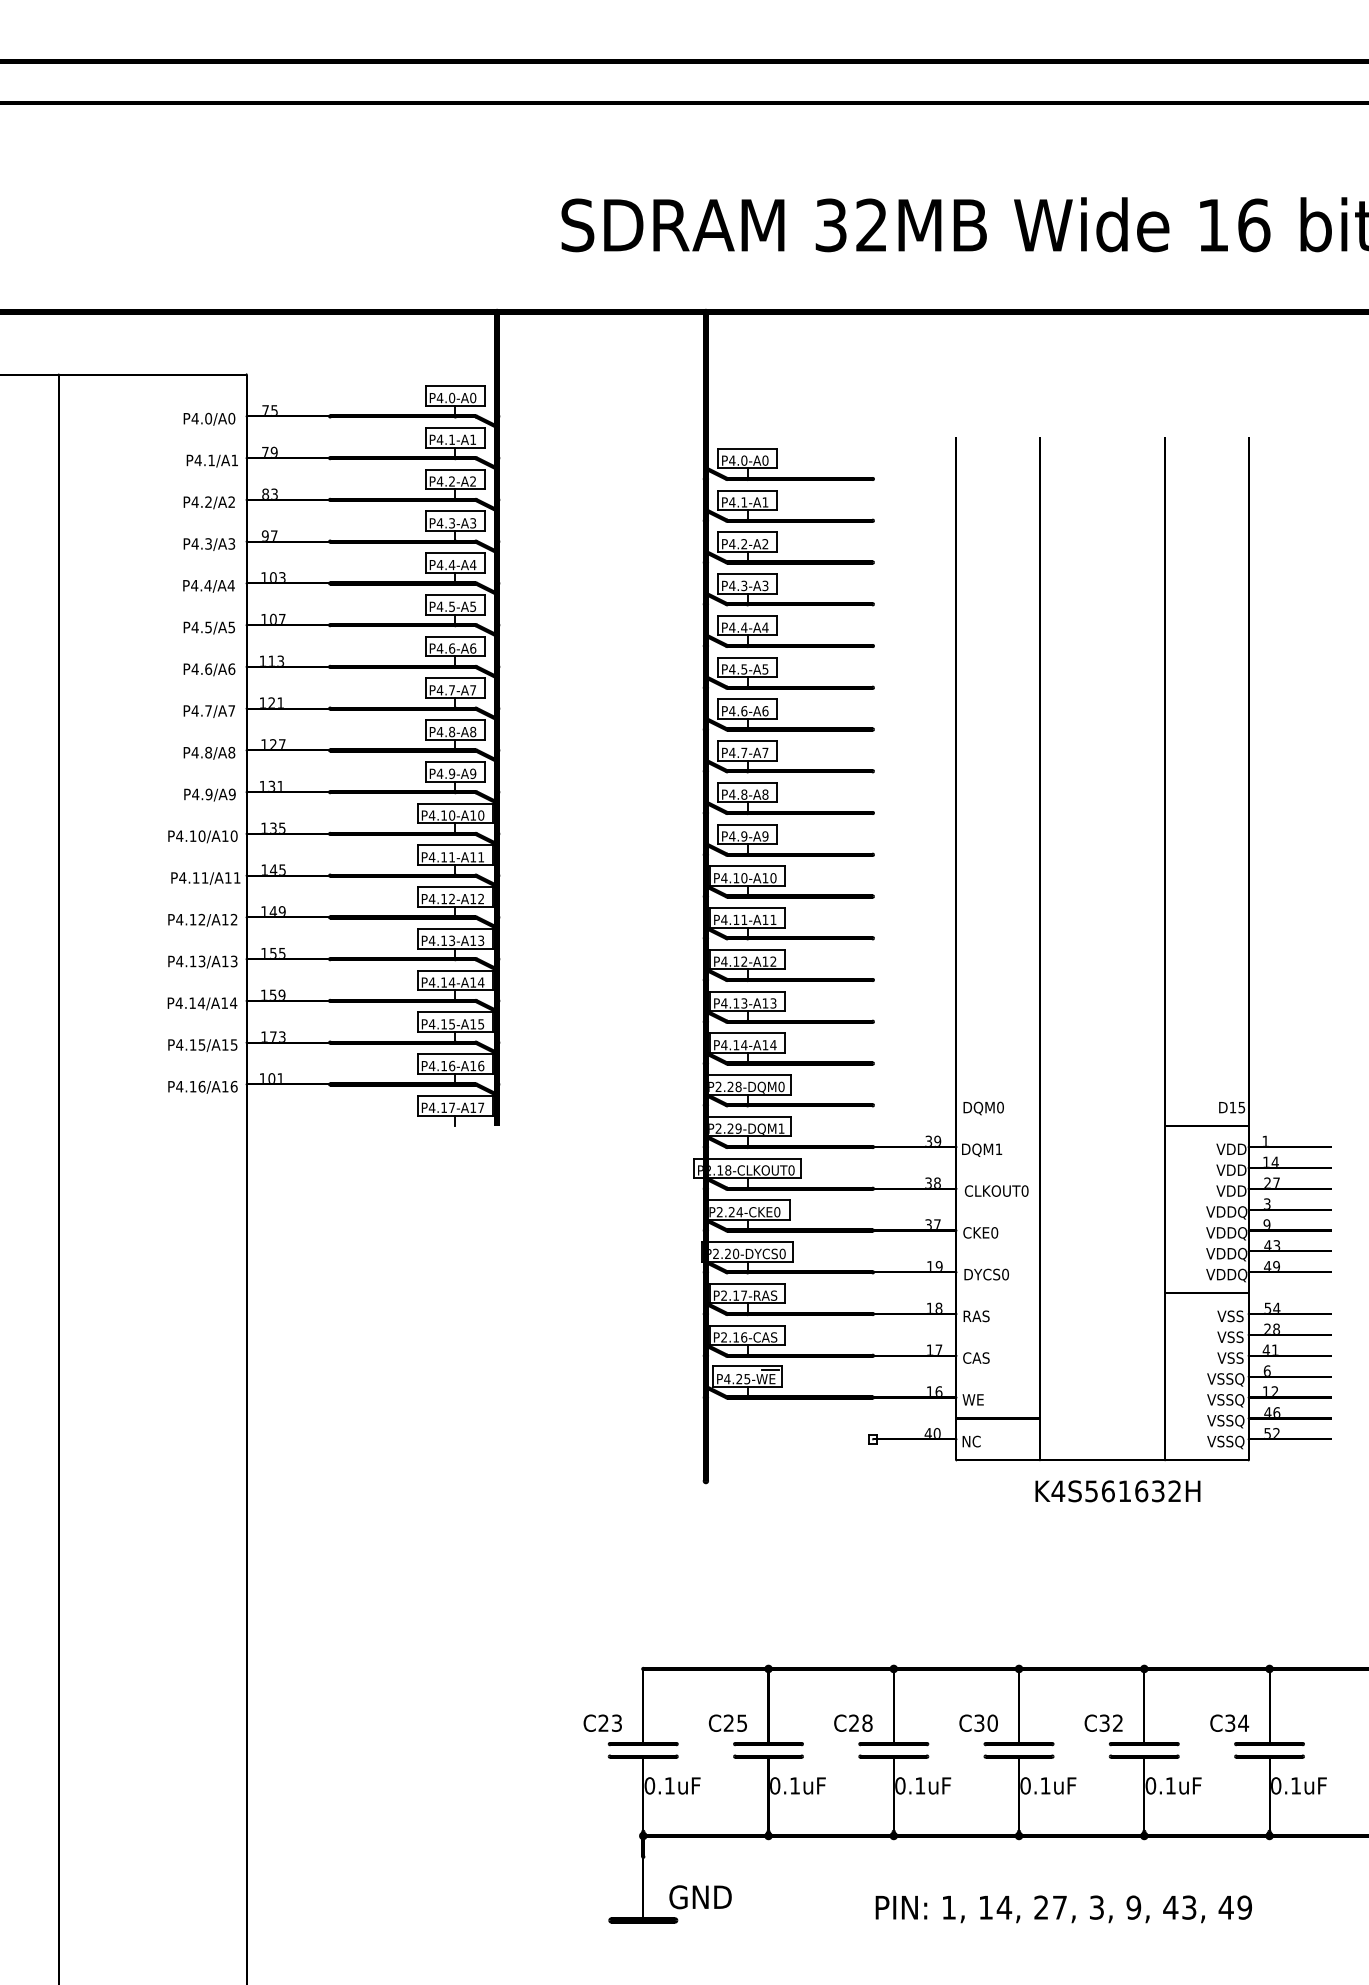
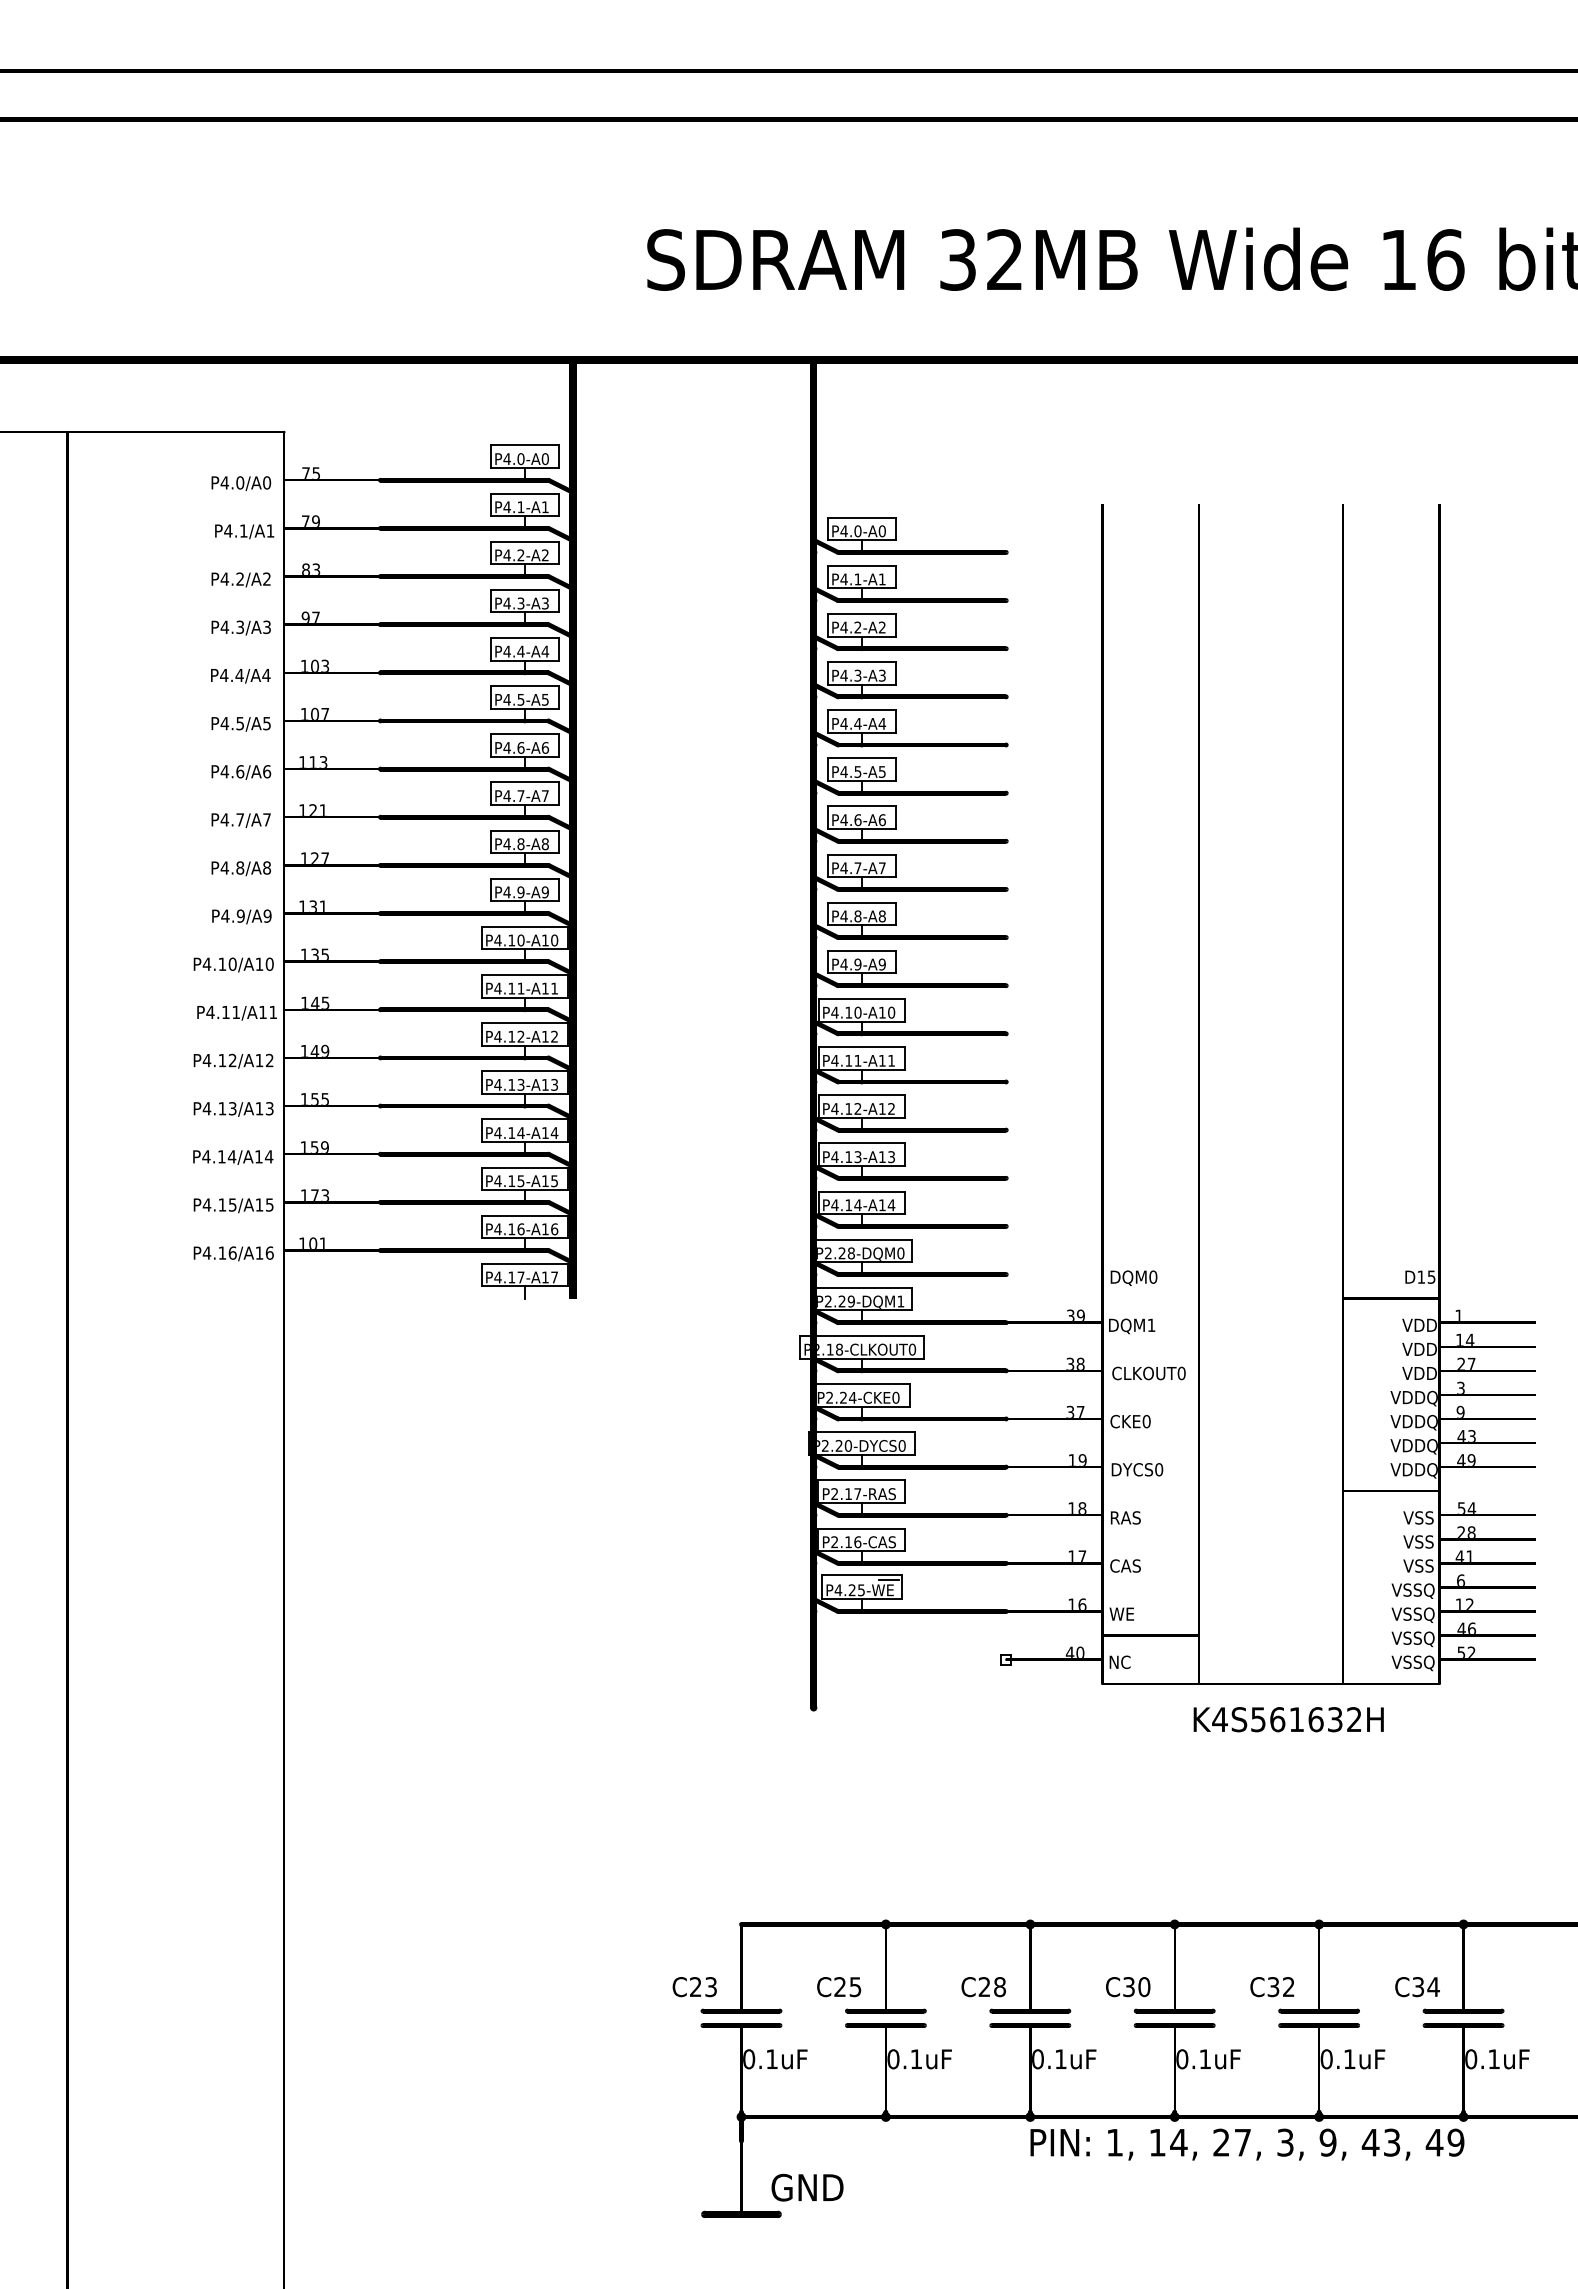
text: (1063, 1909) -> (1247, 2144), moved

